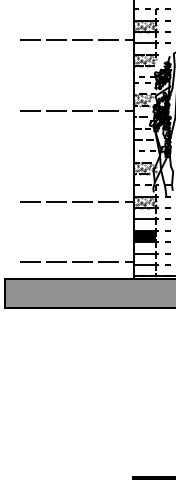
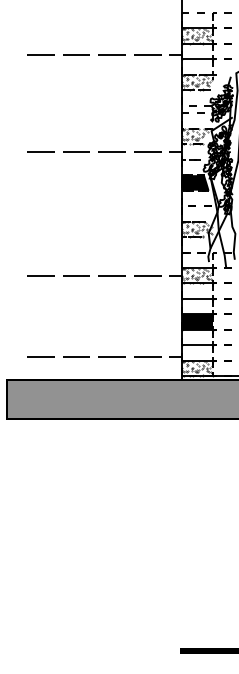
fill: (143, 133) -> (195, 182), added
hatch: (144, 270) -> (196, 368), added

